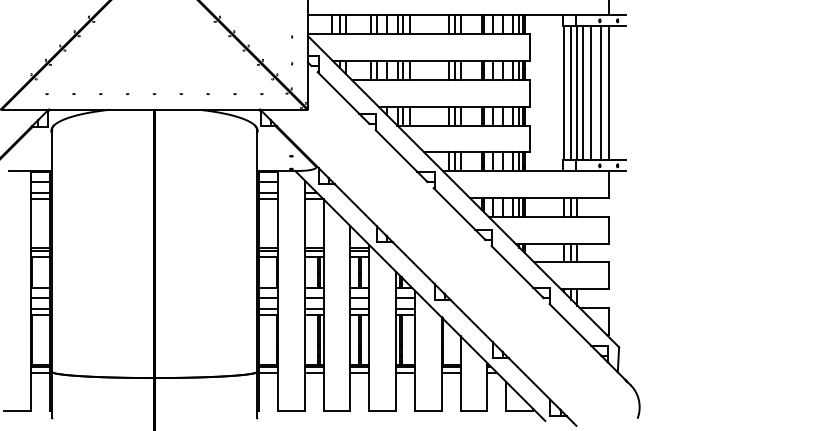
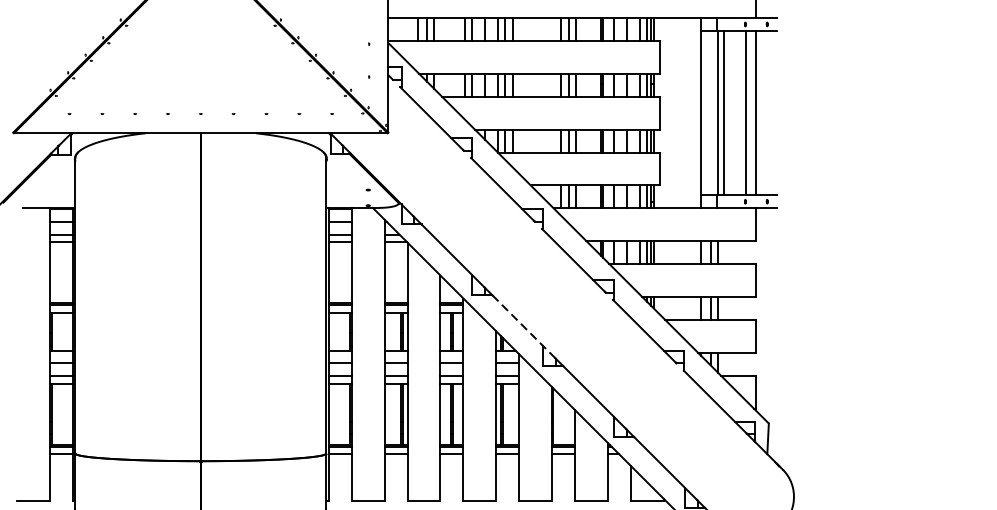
line: (571, 93) -> (710, 113), removed
line: (590, 93) -> (733, 113), removed
line: (419, 268) -> (524, 327), solid -> dashed

